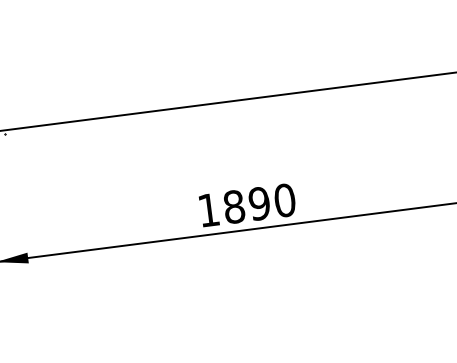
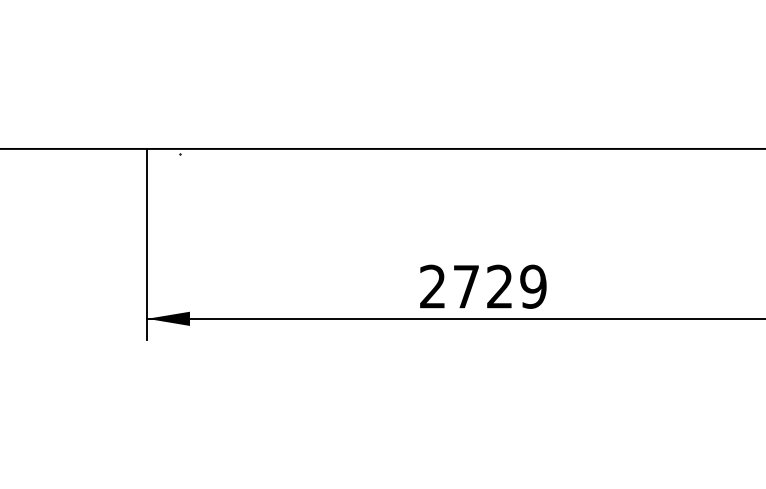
text: (247, 205) -> (483, 286), 1890 -> 2729

